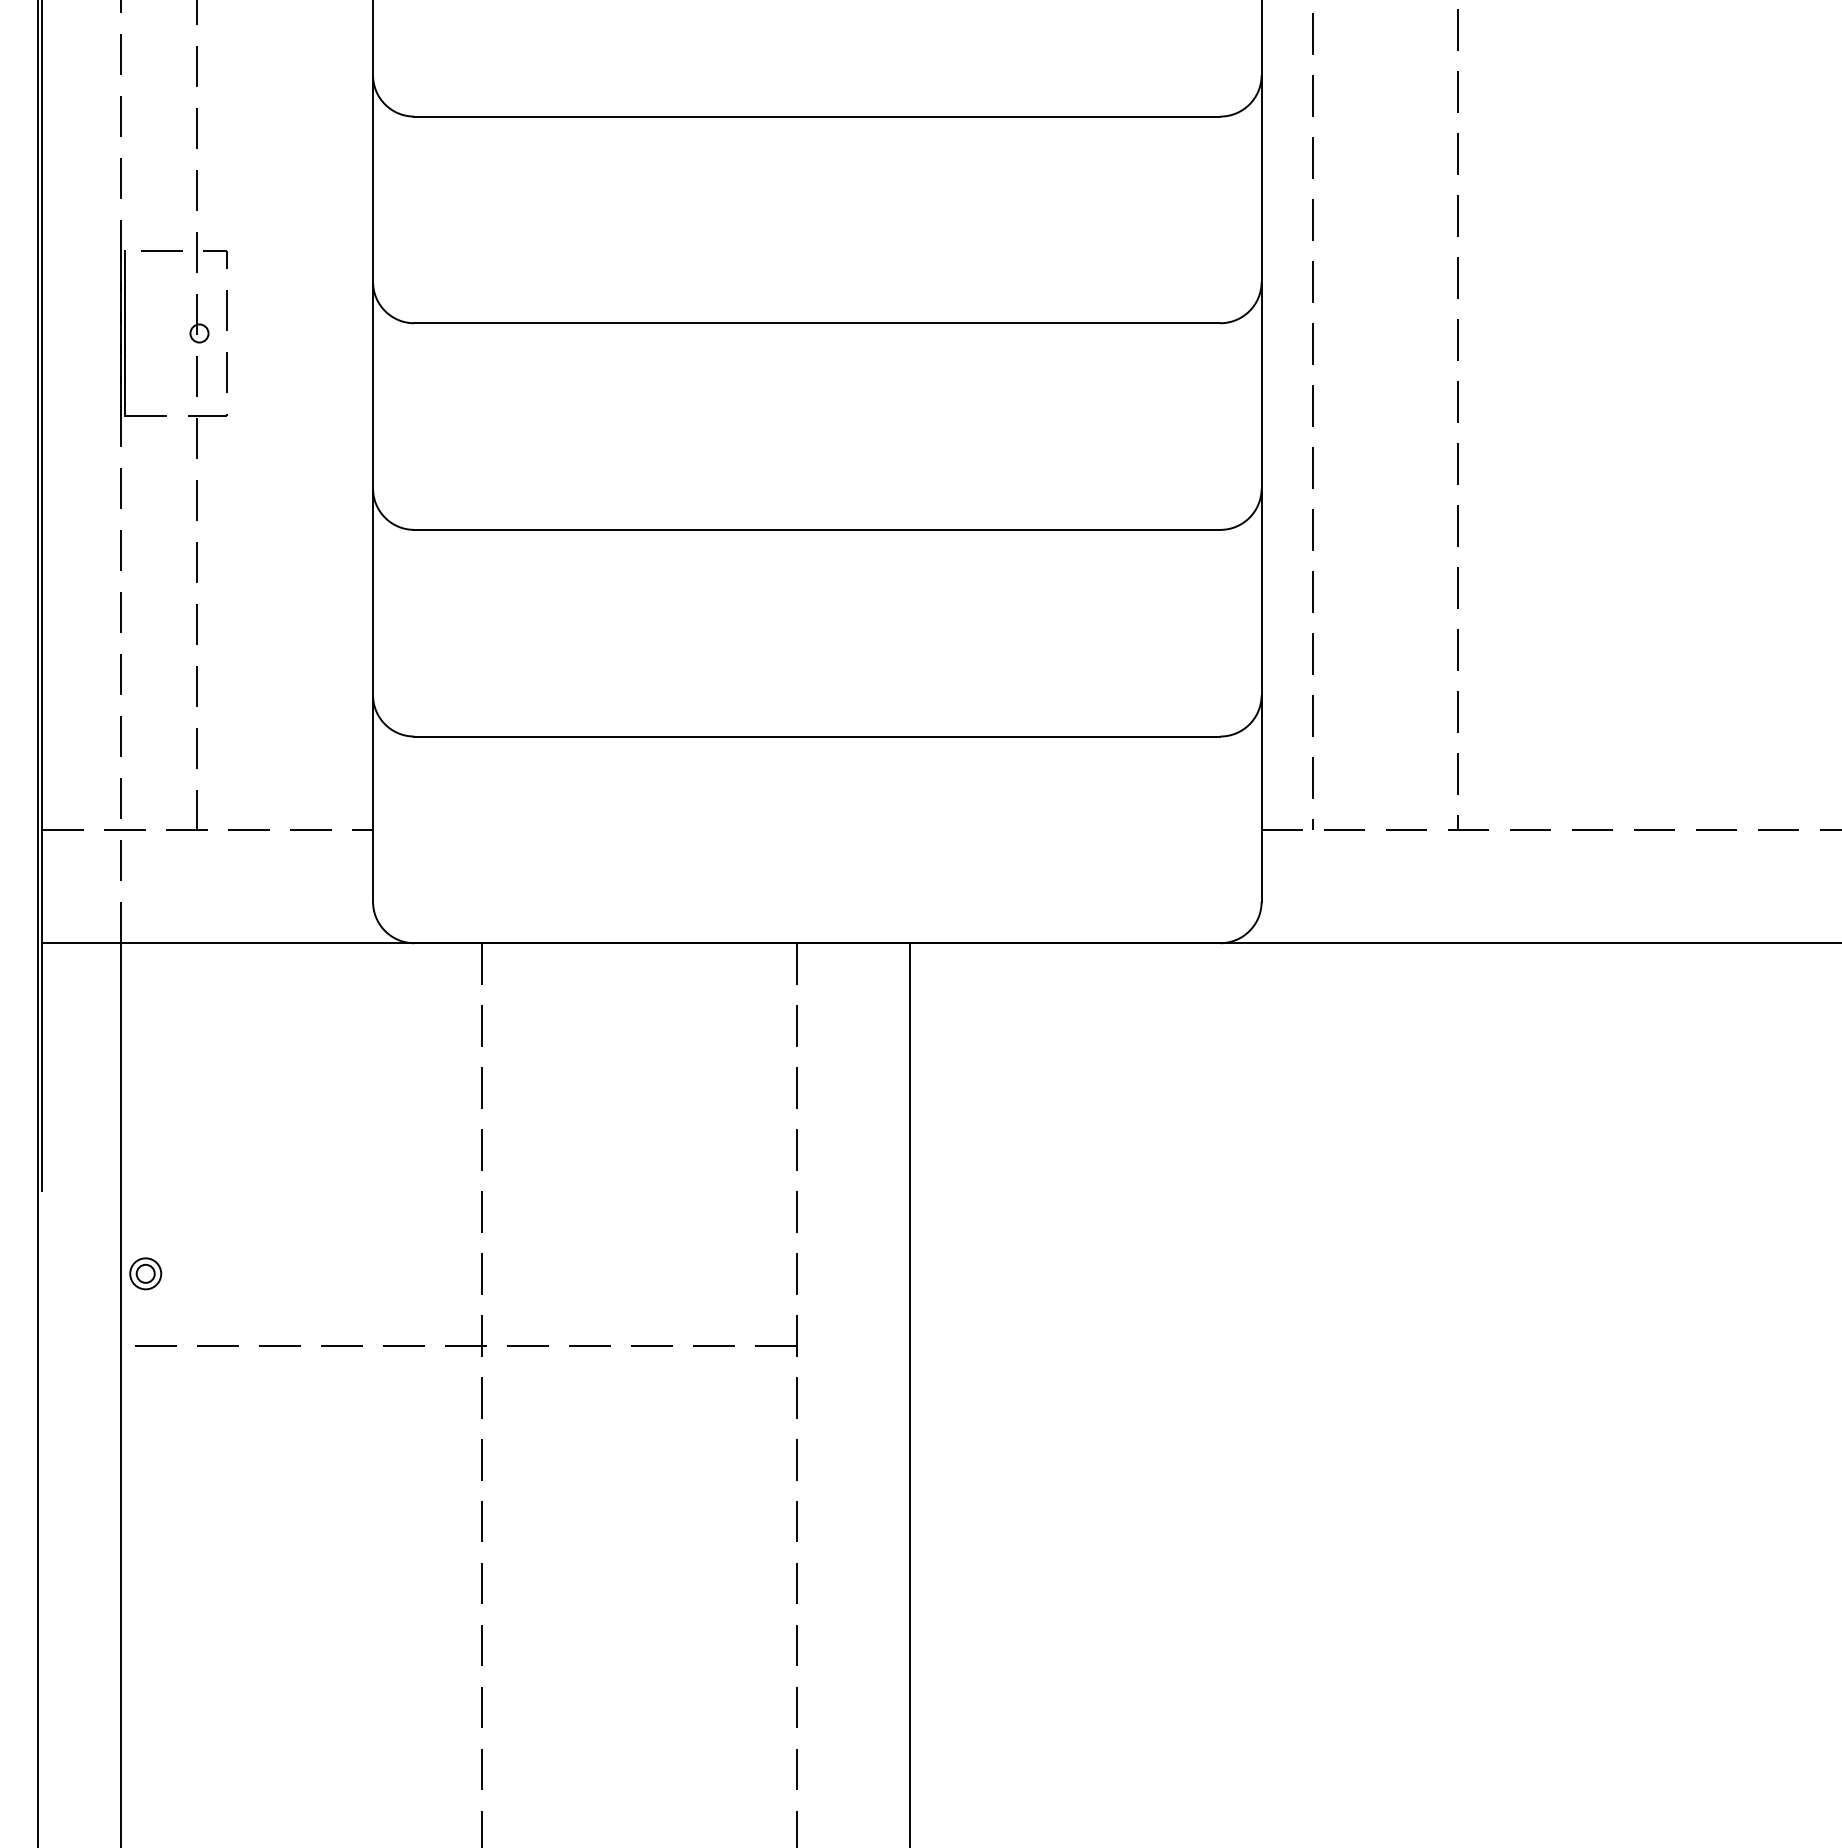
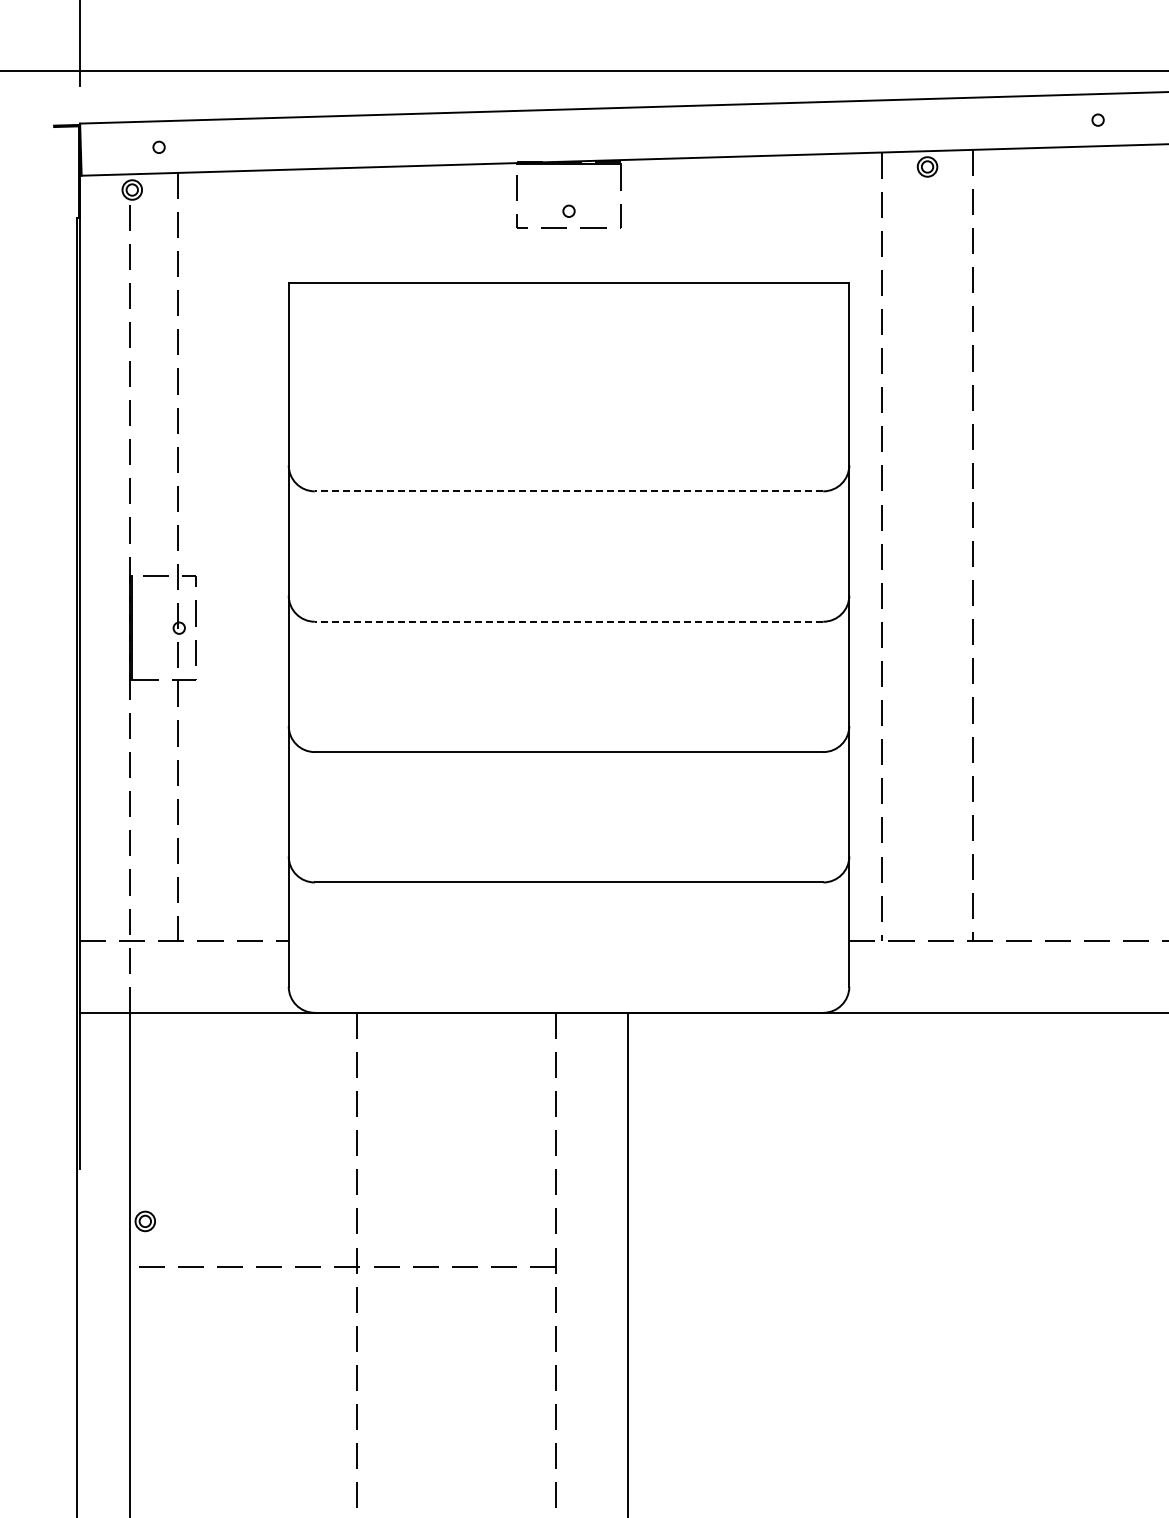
line: (816, 116) -> (568, 491), solid -> dashed
line: (816, 322) -> (568, 621), solid -> dashed

